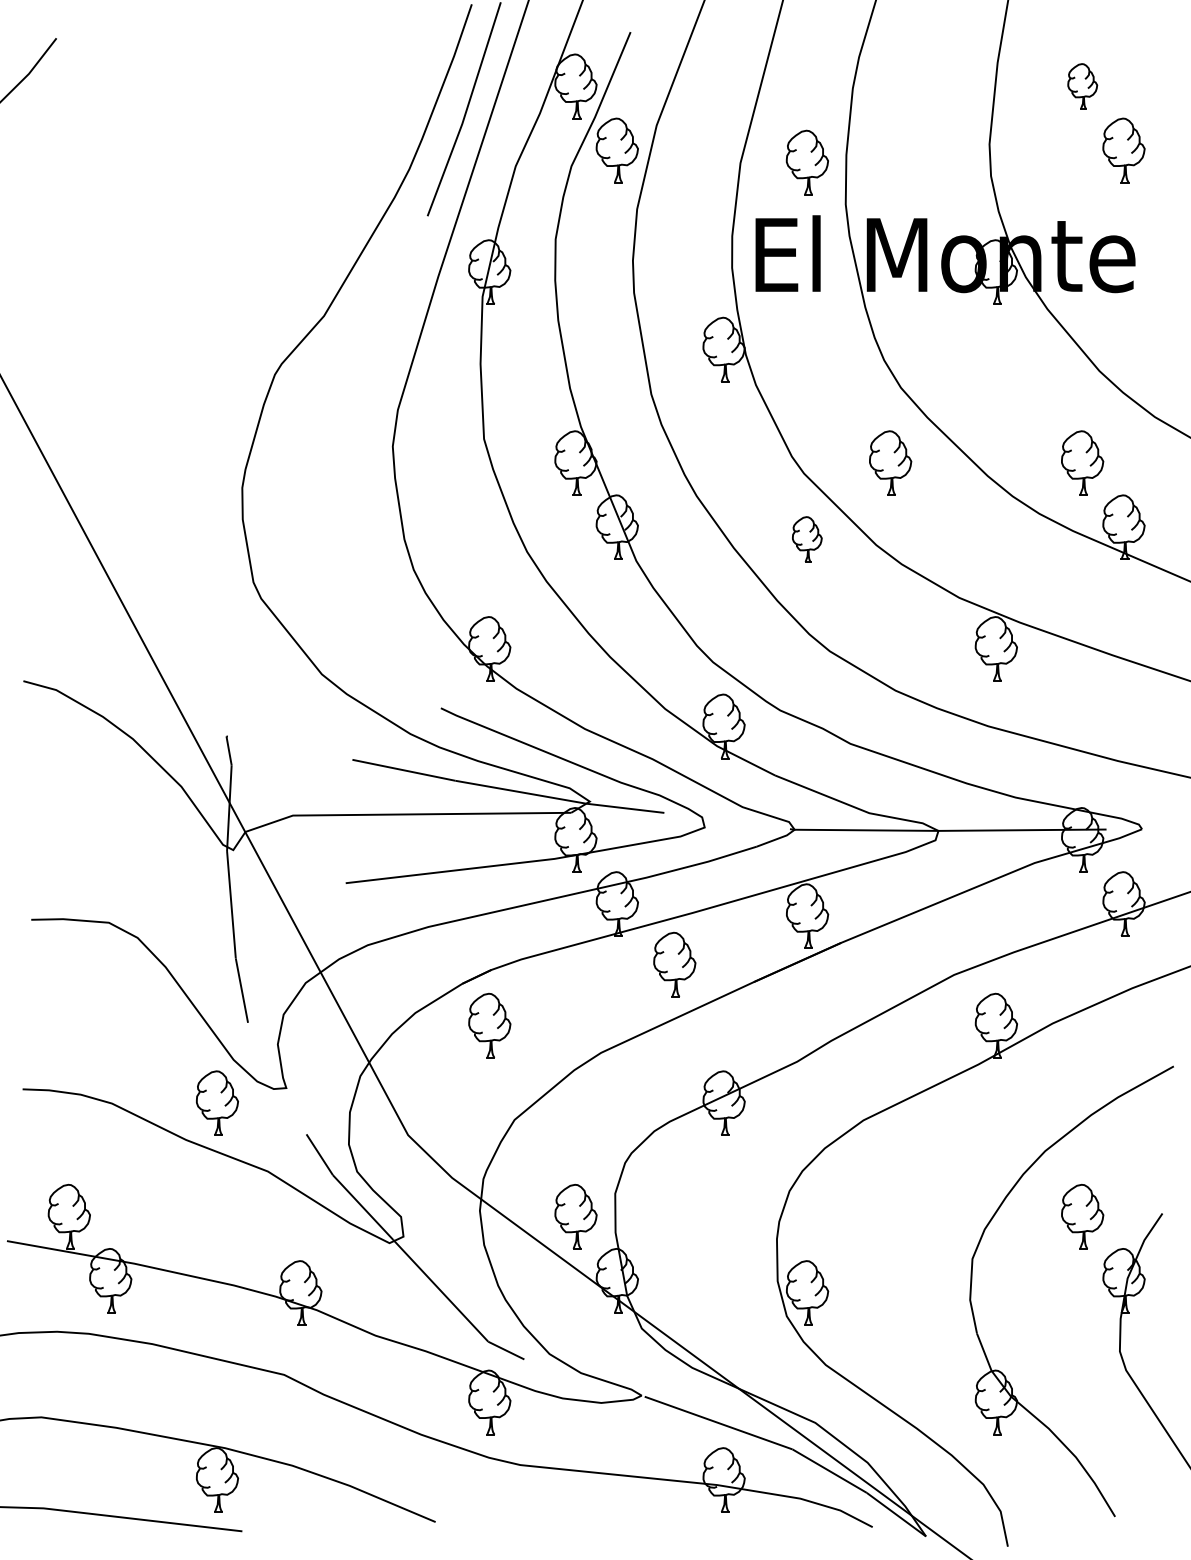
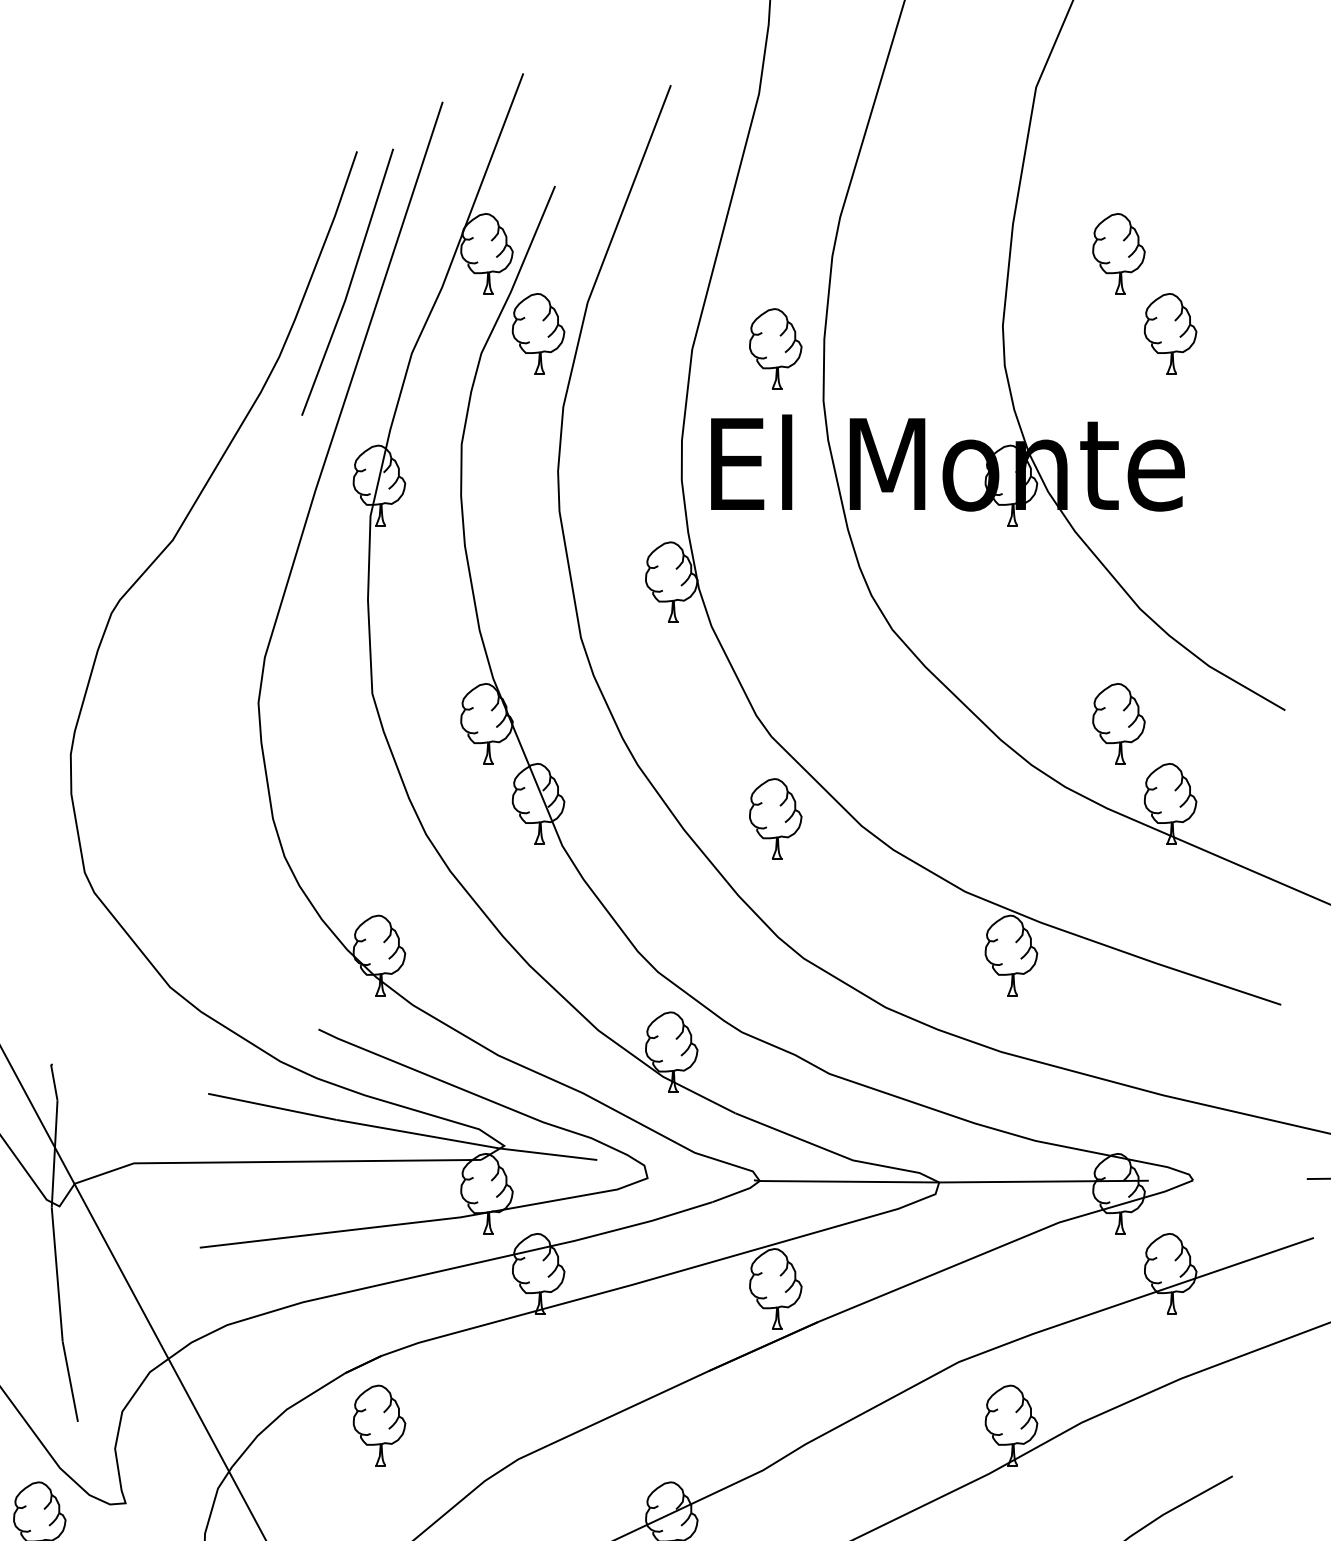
part: (1082, 86) -> (1118, 253), size x1.43
part: (890, 462) -> (879, 722), removed
part: (806, 539) -> (774, 818), size x1.43
part: (674, 964) -> (609, 1349), removed

